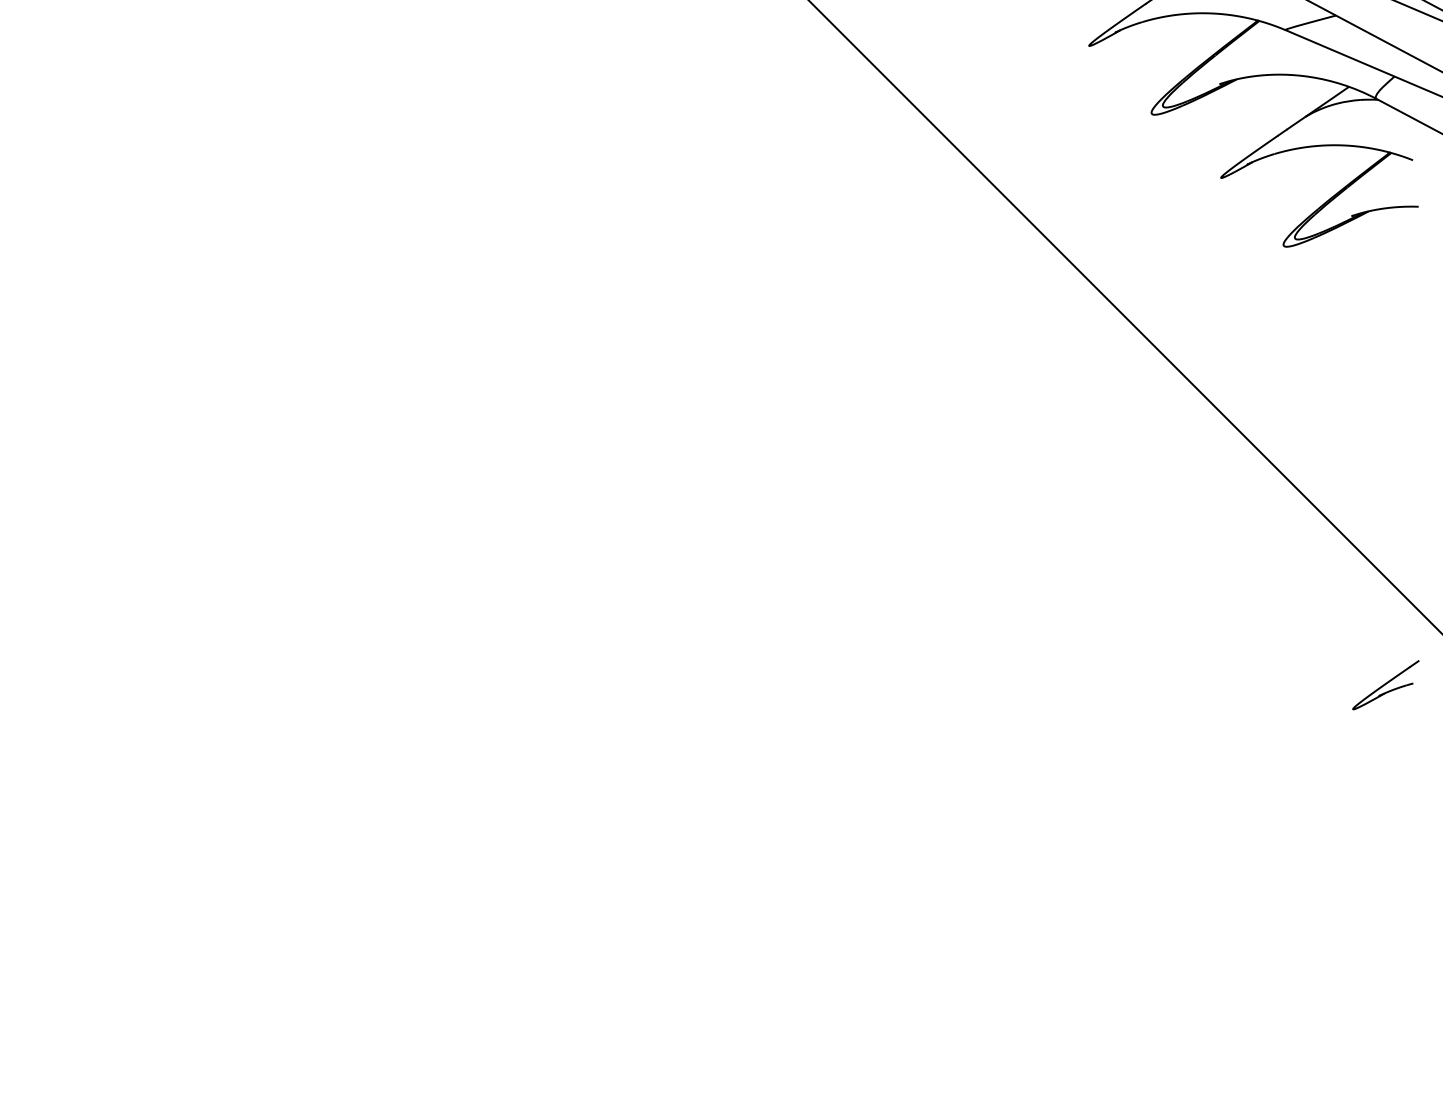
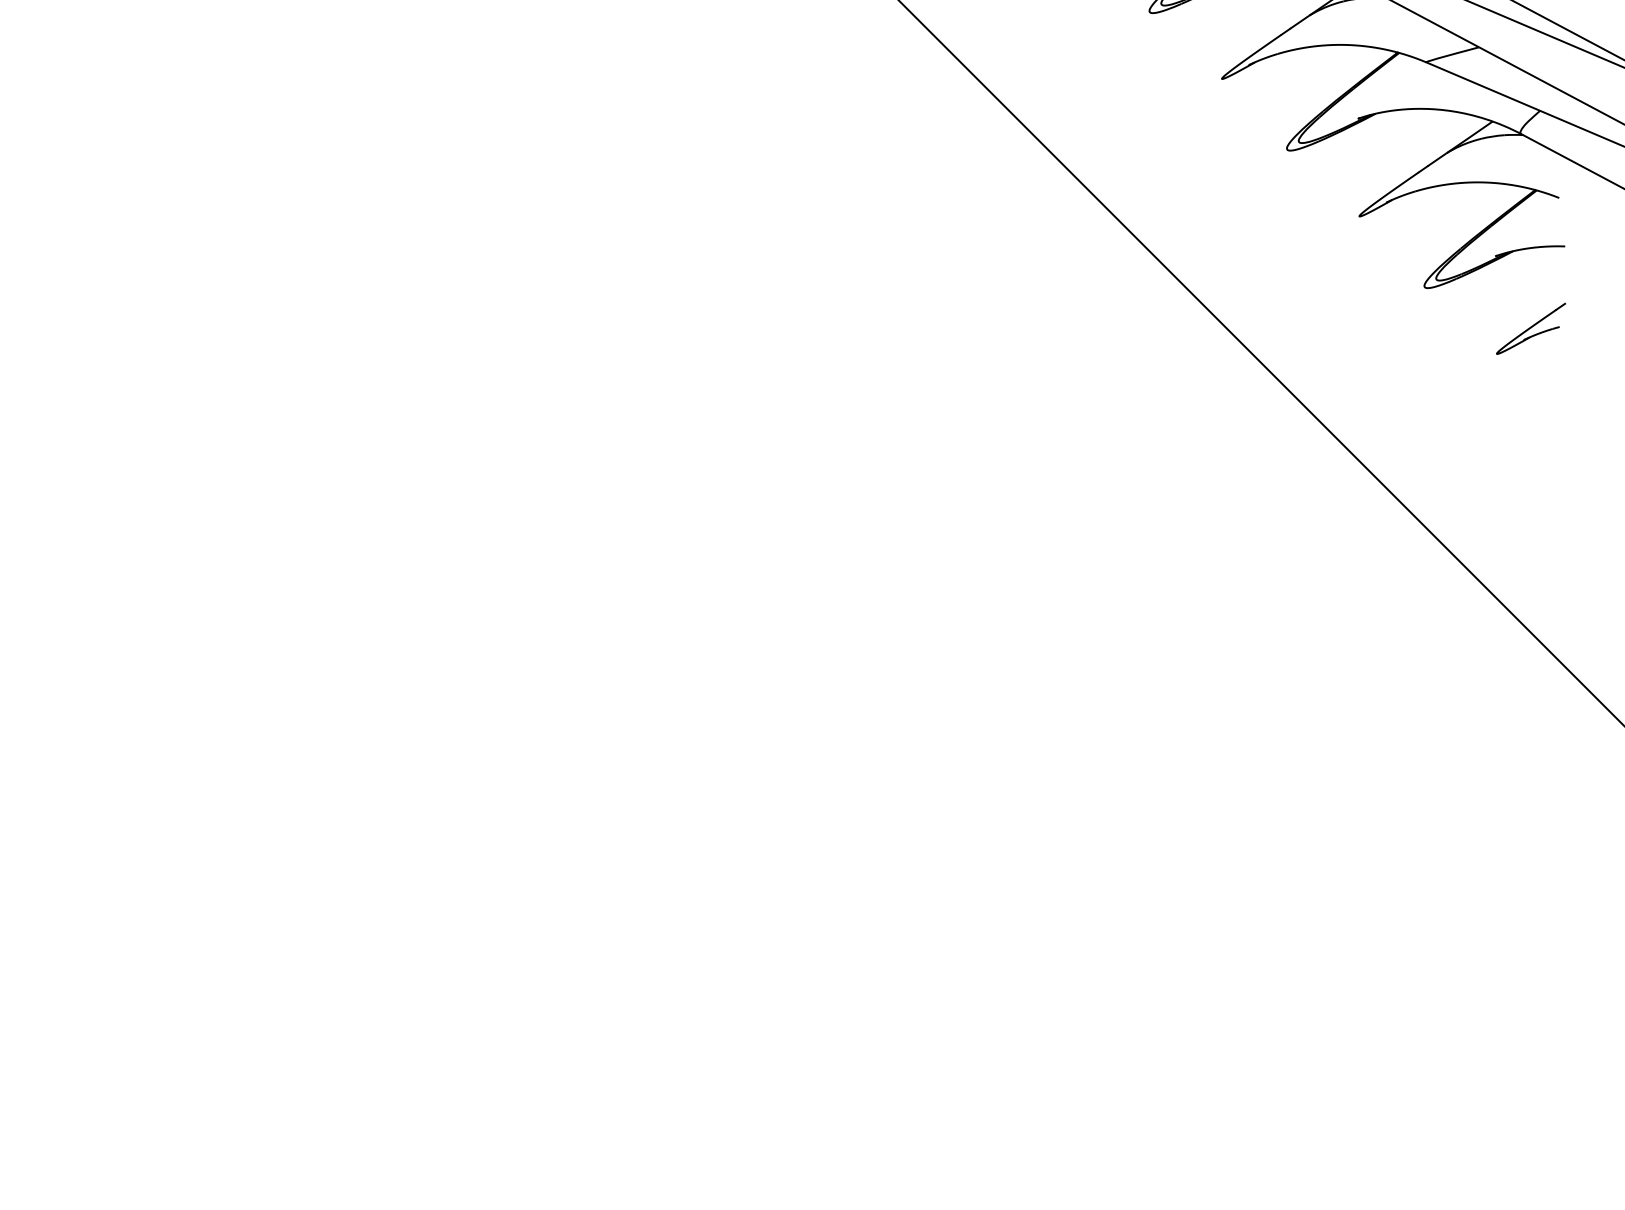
part: (1385, 684) -> (1530, 328), moved

